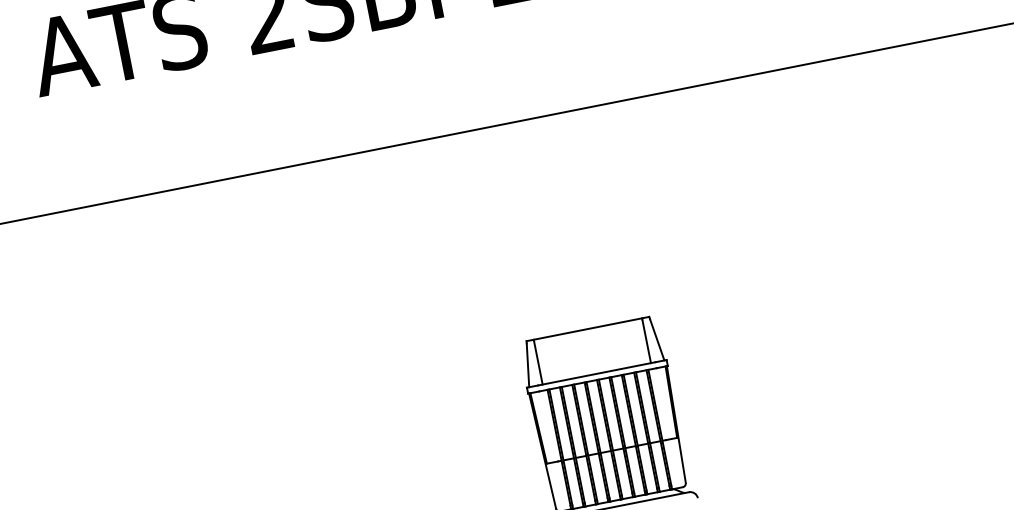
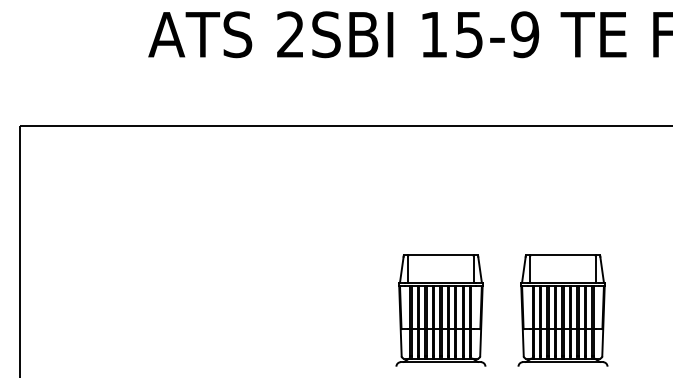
part: (806, 380) -> (562, 310), added

